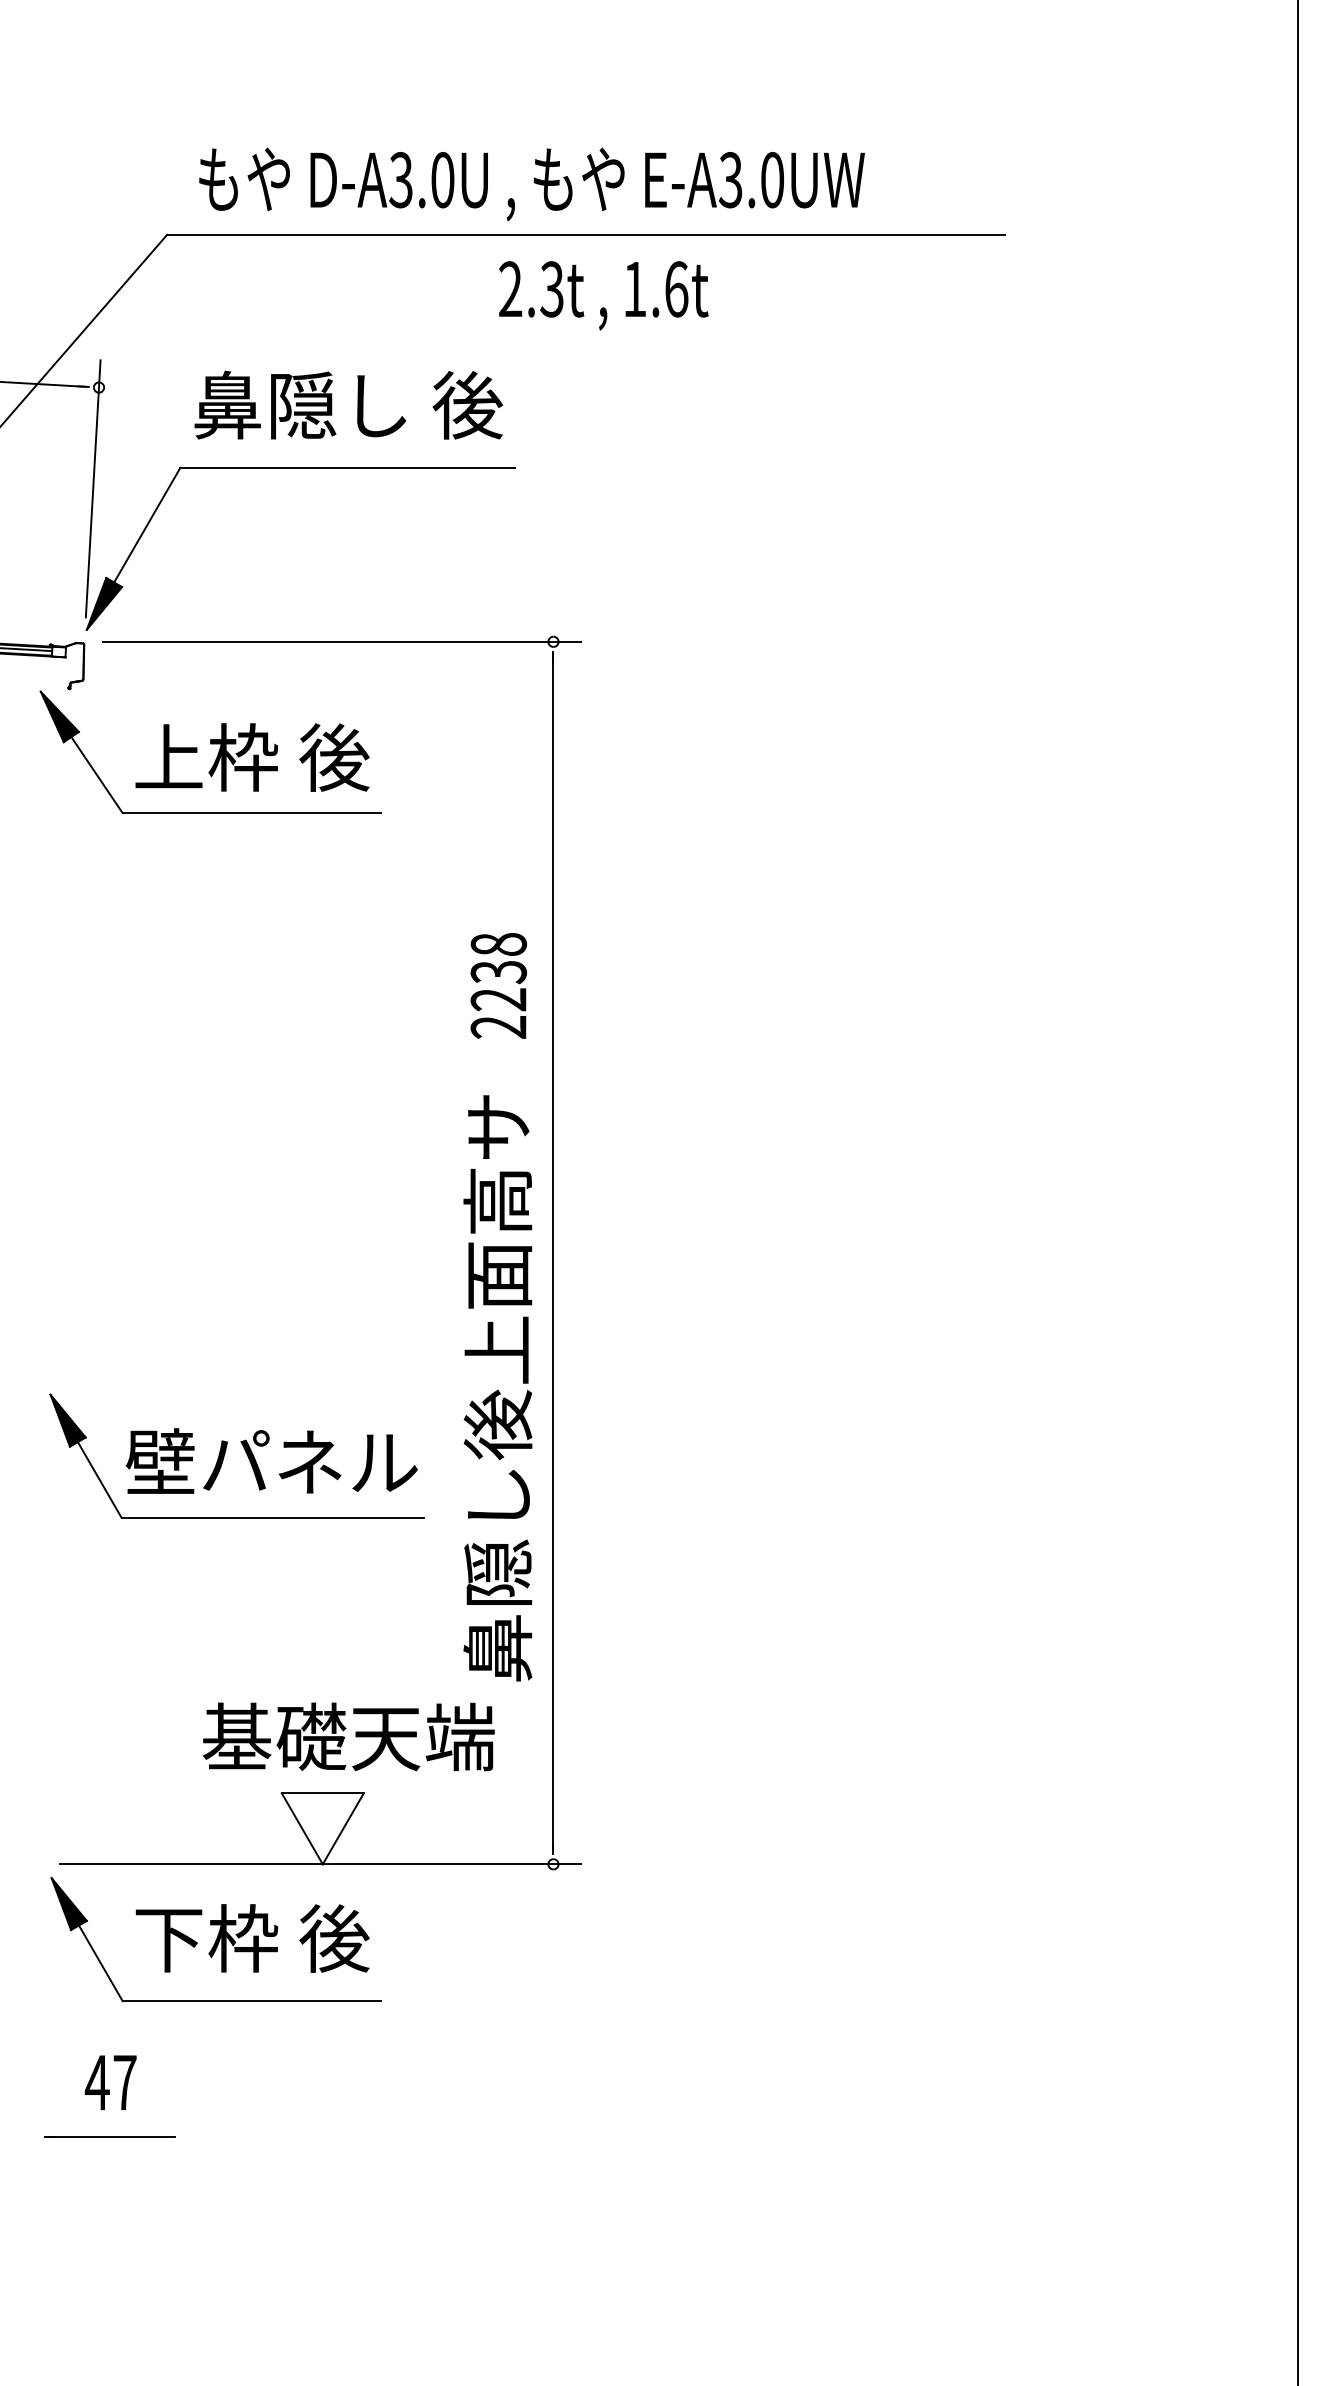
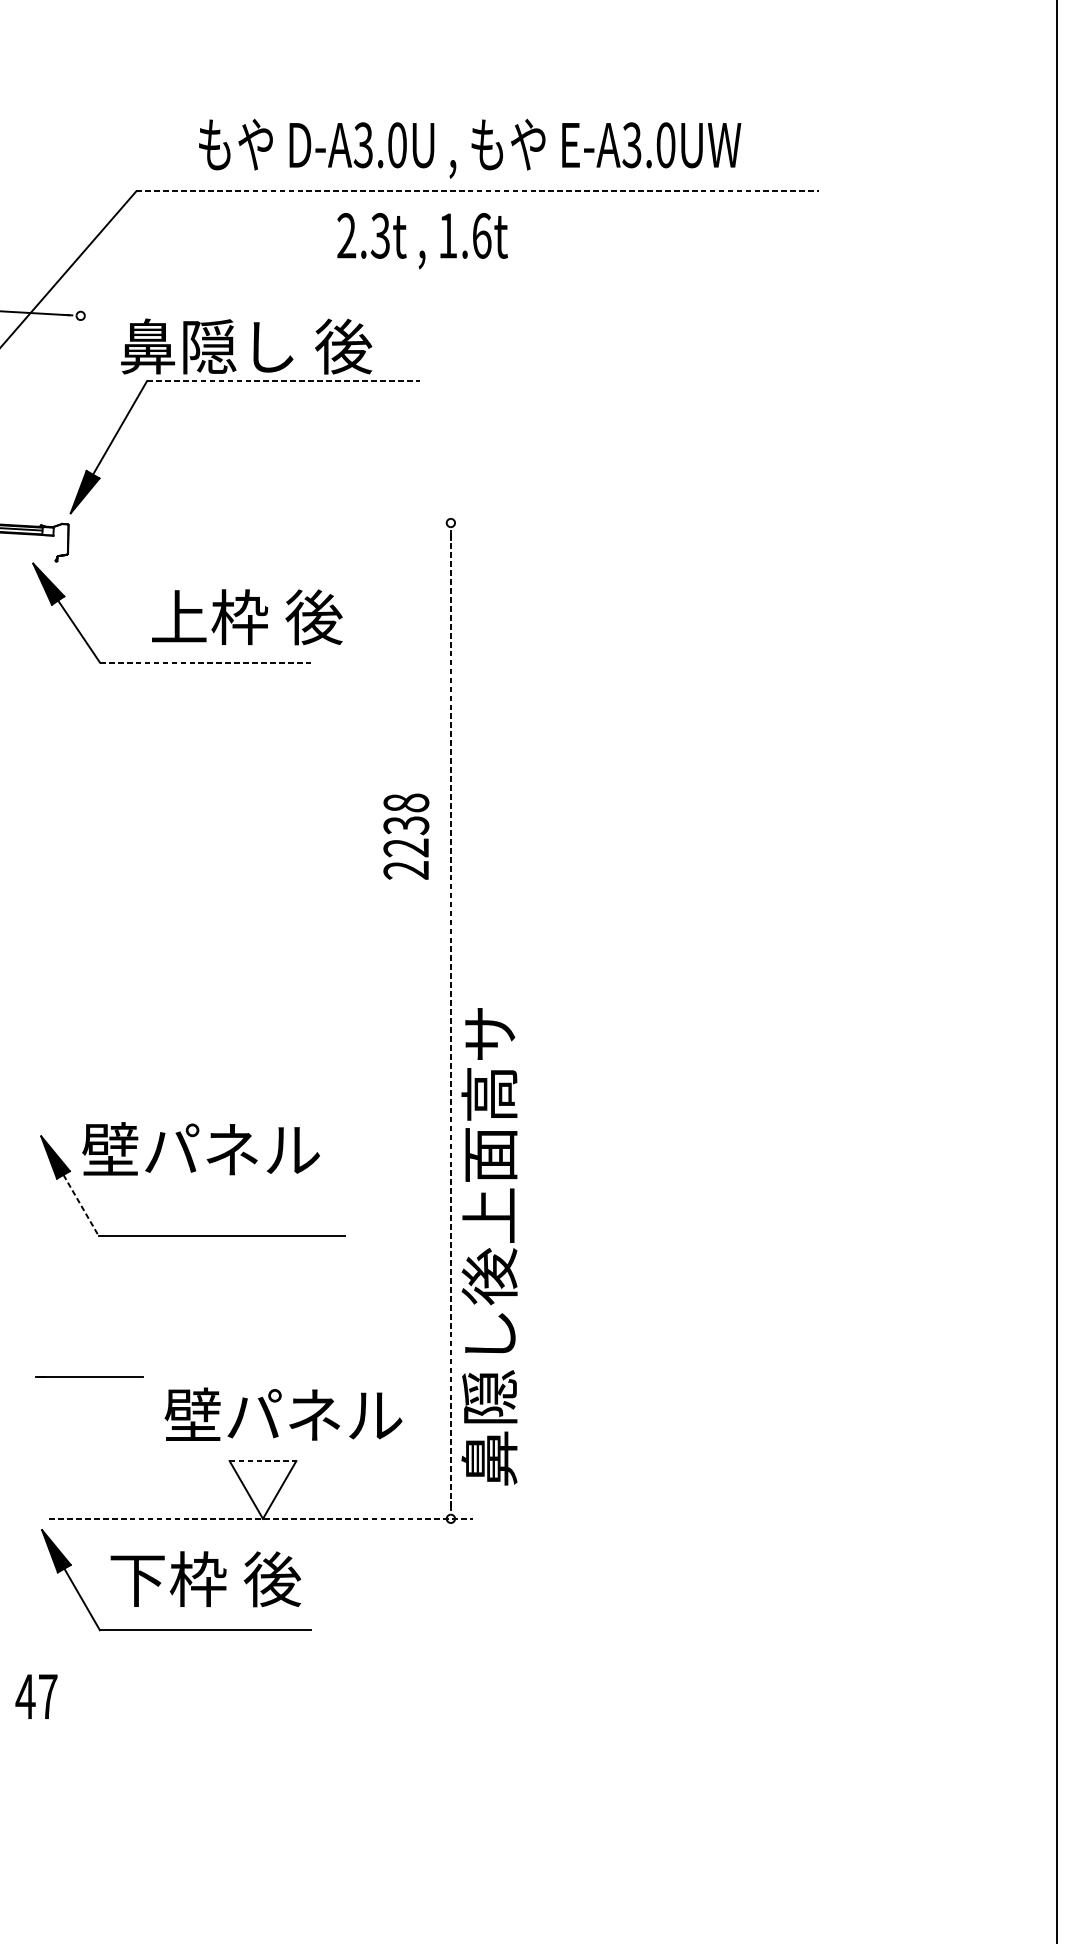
text: (531, 184) -> (469, 148), moved
line: (586, 234) -> (477, 191), solid -> dashed
text: (603, 295) -> (422, 240), moved
text: (348, 404) -> (246, 345), moved
line: (348, 467) -> (283, 381), solid -> dashed
line: (92, 488) -> (75, 398), removed
line: (341, 641) -> (278, 522), removed
text: (252, 757) -> (247, 617), moved
line: (252, 813) -> (205, 662), solid -> dashed
text: (498, 985) -> (406, 836), moved
line: (553, 1253) -> (450, 1021), solid -> dashed
text: (497, 1388) -> (489, 1246), moved
text: (271, 1460) -> (200, 1148), moved
line: (99, 1479) -> (81, 1205), solid -> dashed
text: (348, 1736) -> (283, 1414), 基礎天端 -> 壁パネル
line: (322, 1793) -> (262, 1461), solid -> dashed
line: (321, 1864) -> (261, 1519), solid -> dashed
text: (110, 2082) -> (36, 1696), moved
line: (109, 2136) -> (89, 1376), moved

